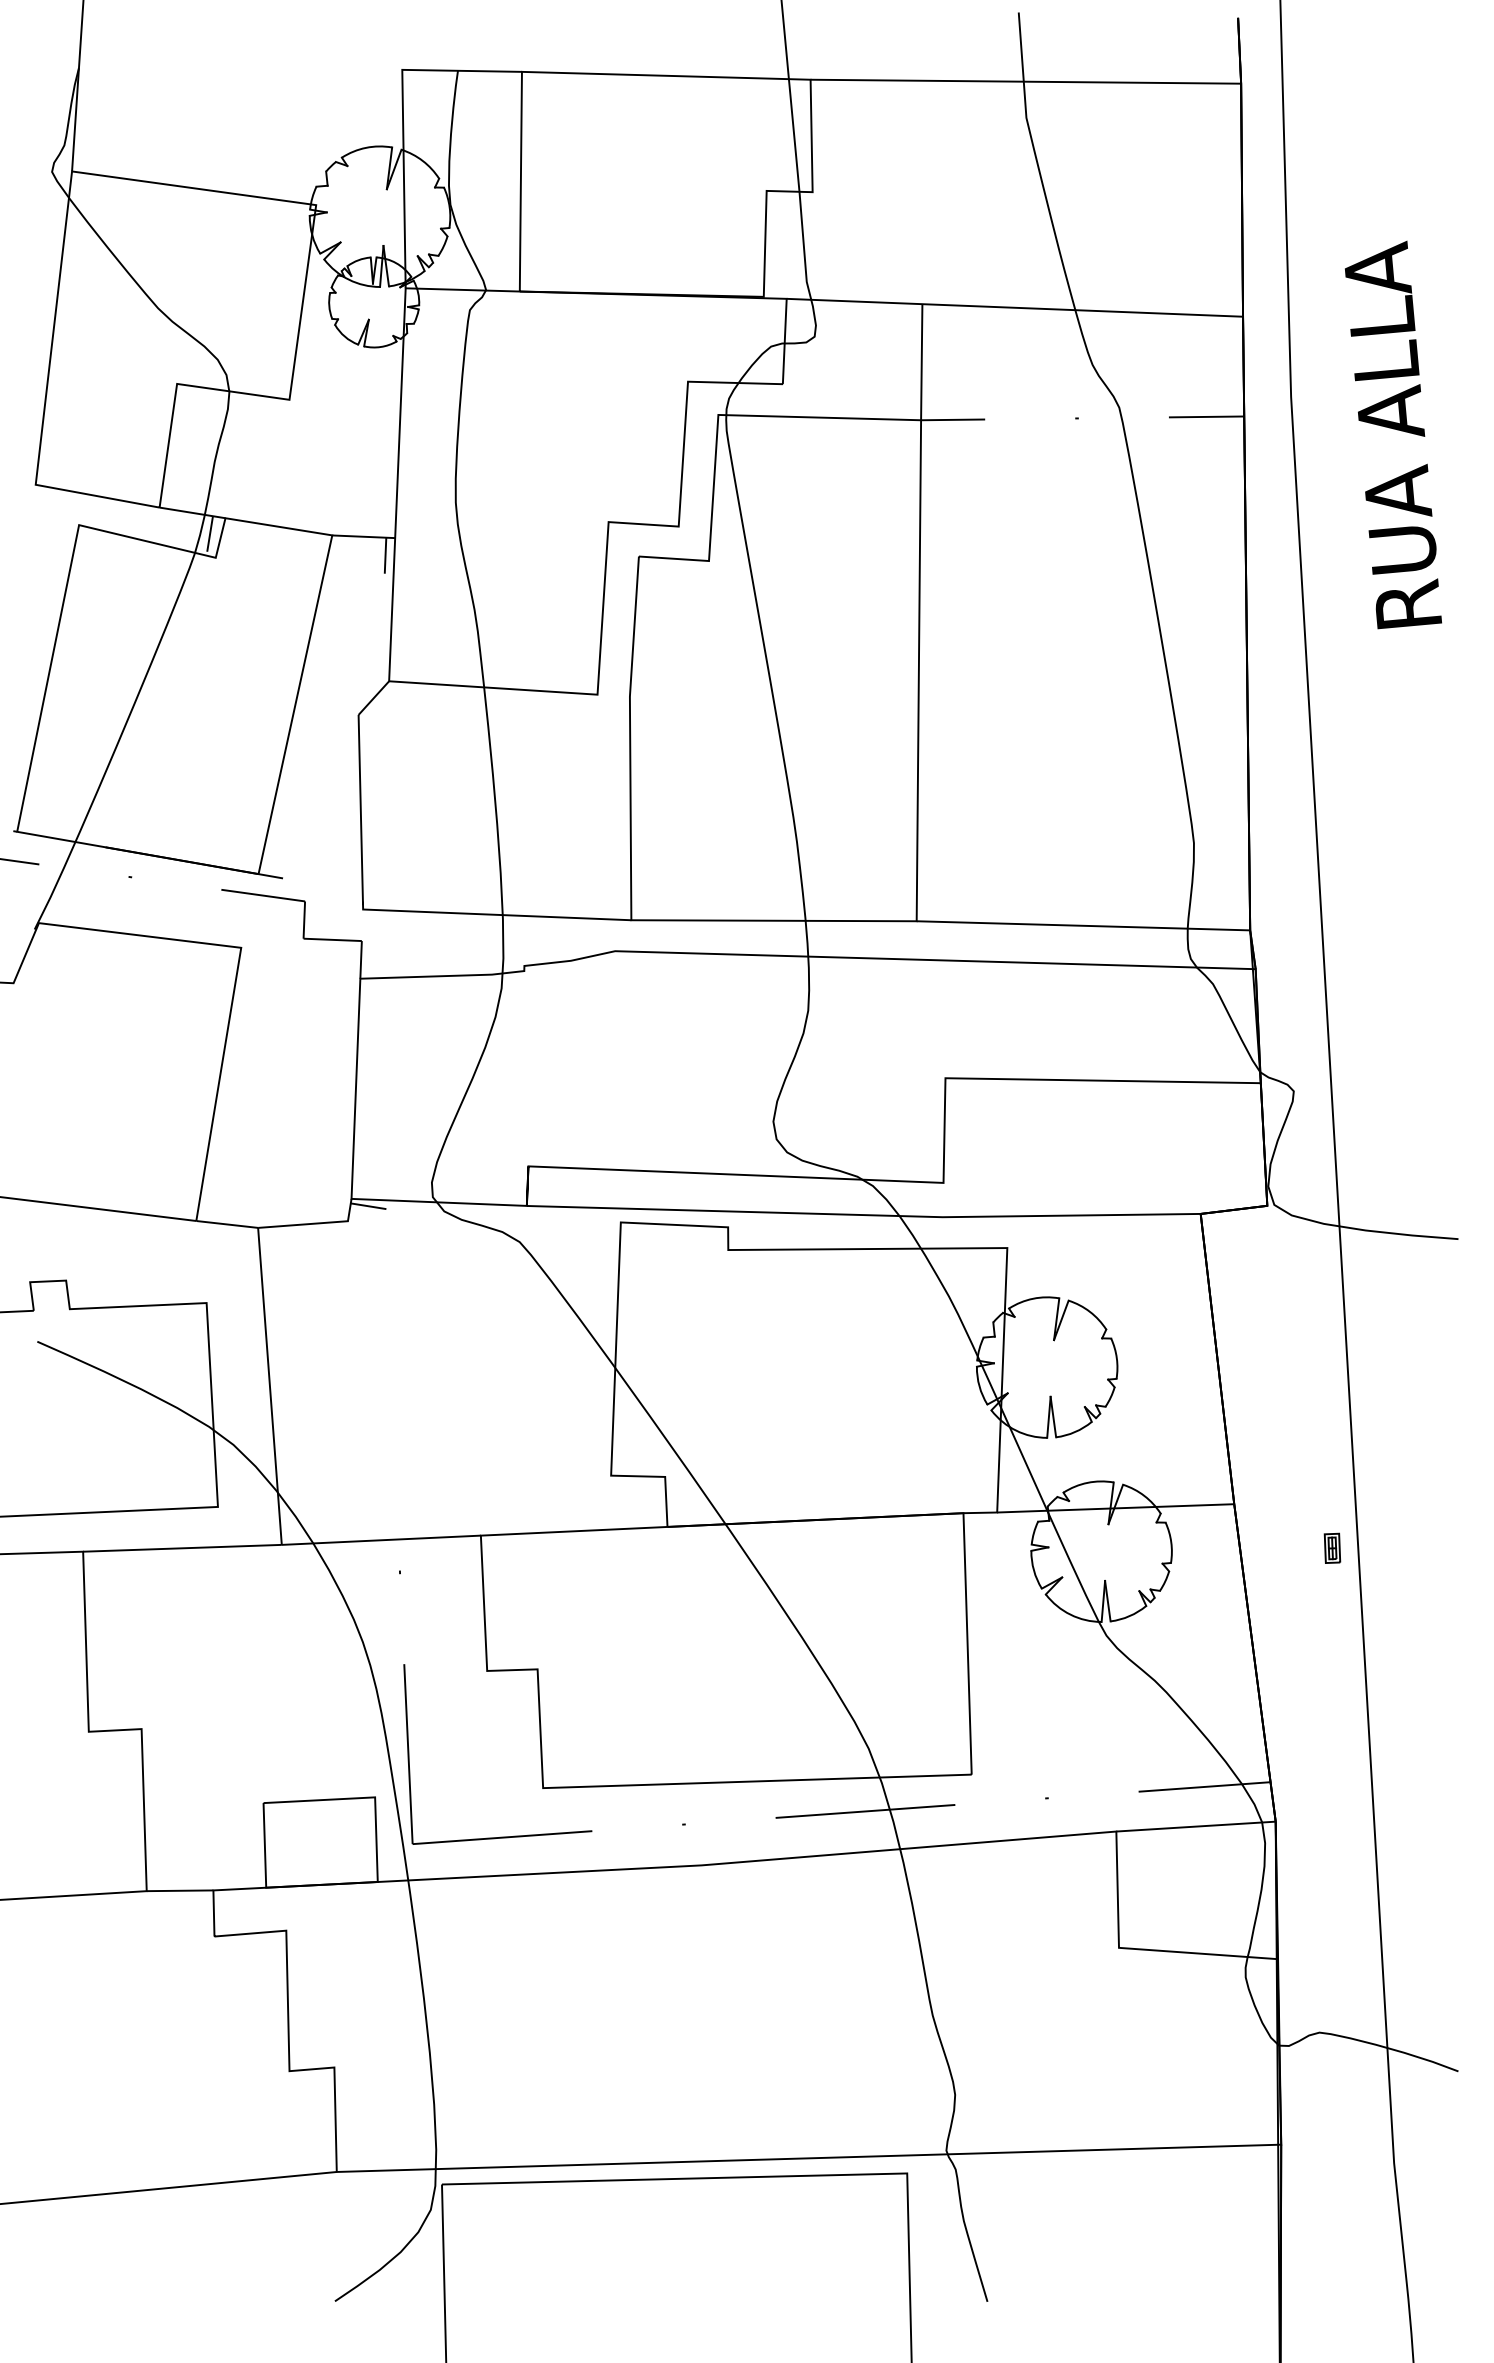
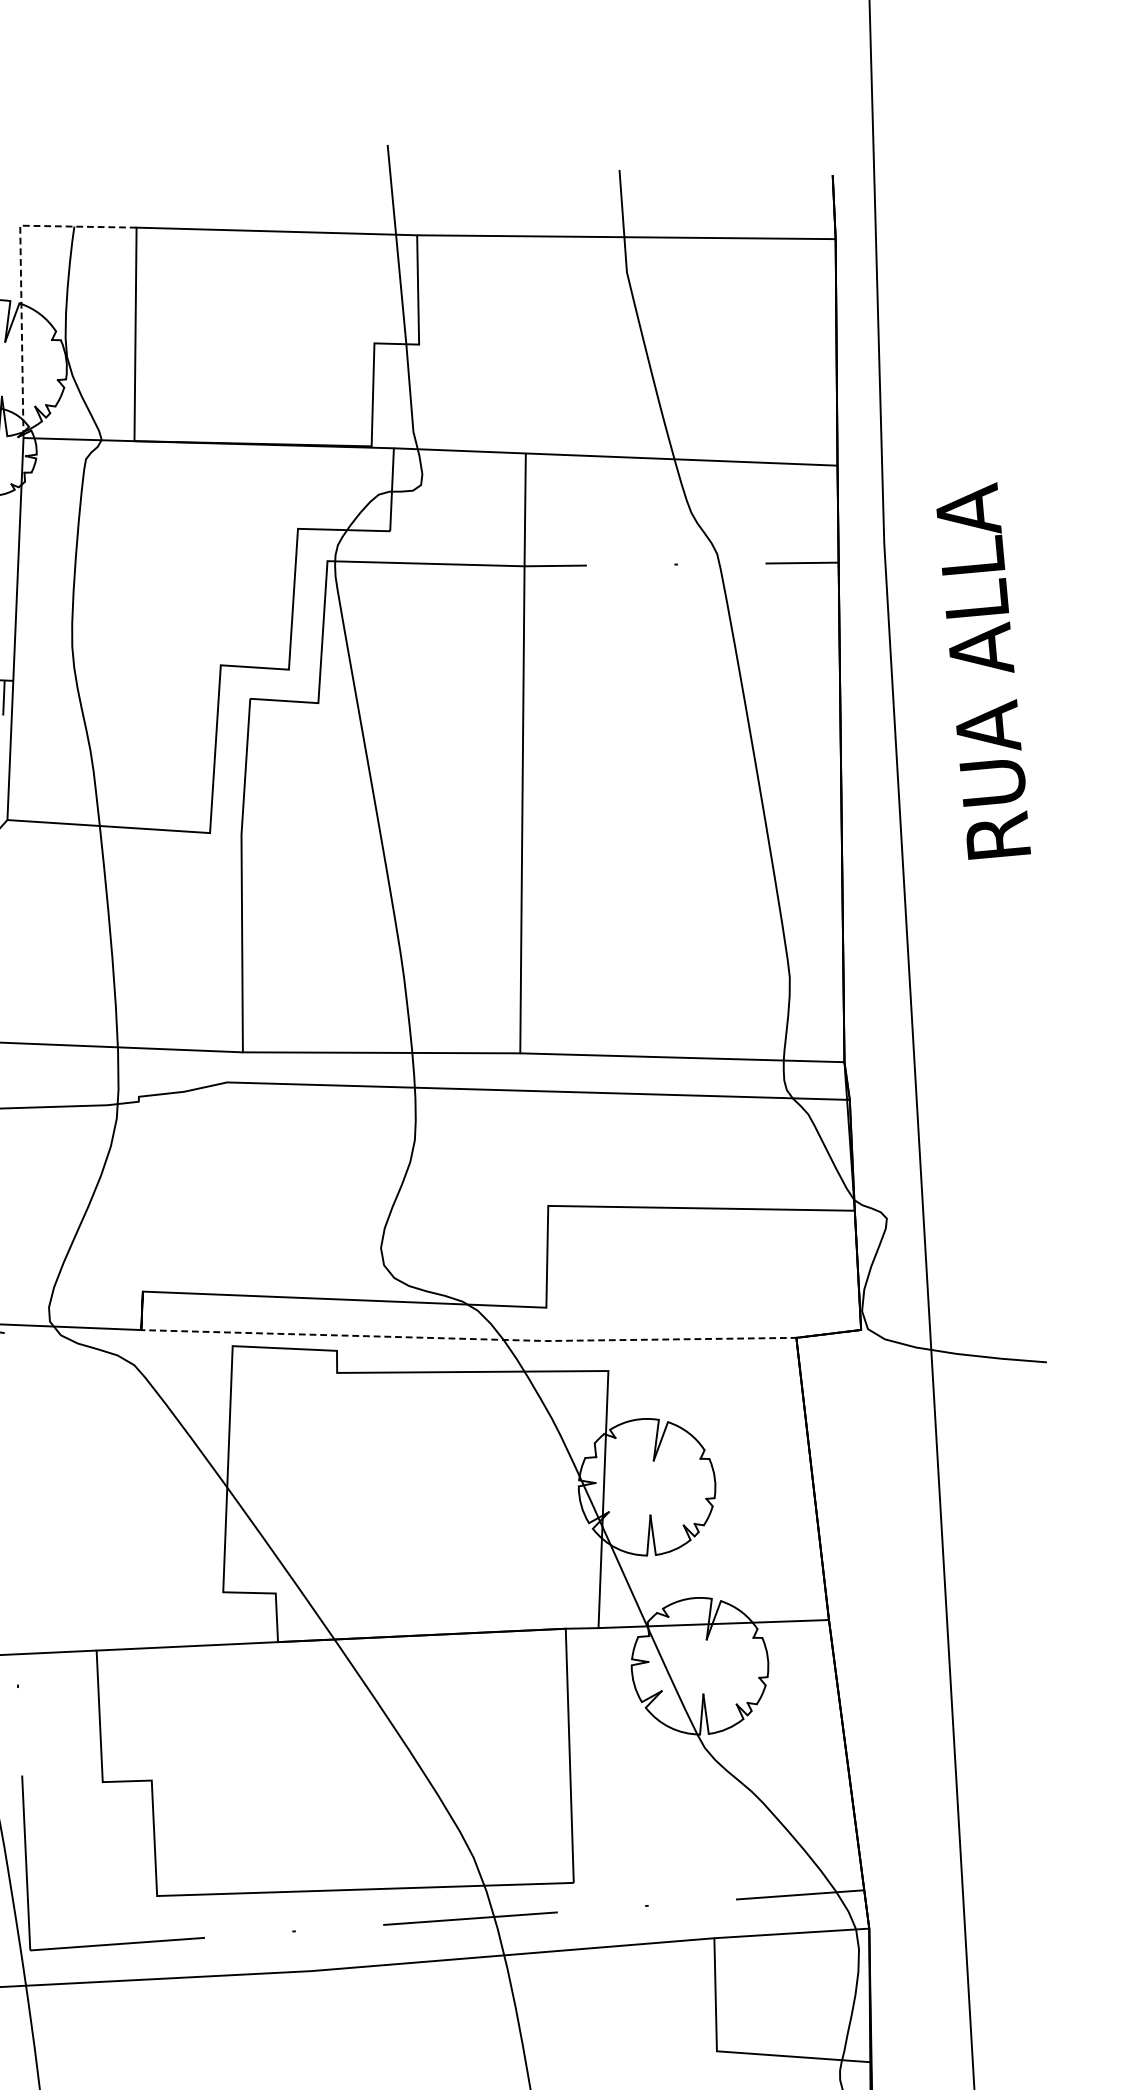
line: (403, 118) -> (21, 272), solid -> dashed
text: (1393, 434) -> (983, 670), moved
line: (898, 1216) -> (502, 1340), solid -> dashed
part: (1332, 1547) -> (924, 1662), removed

